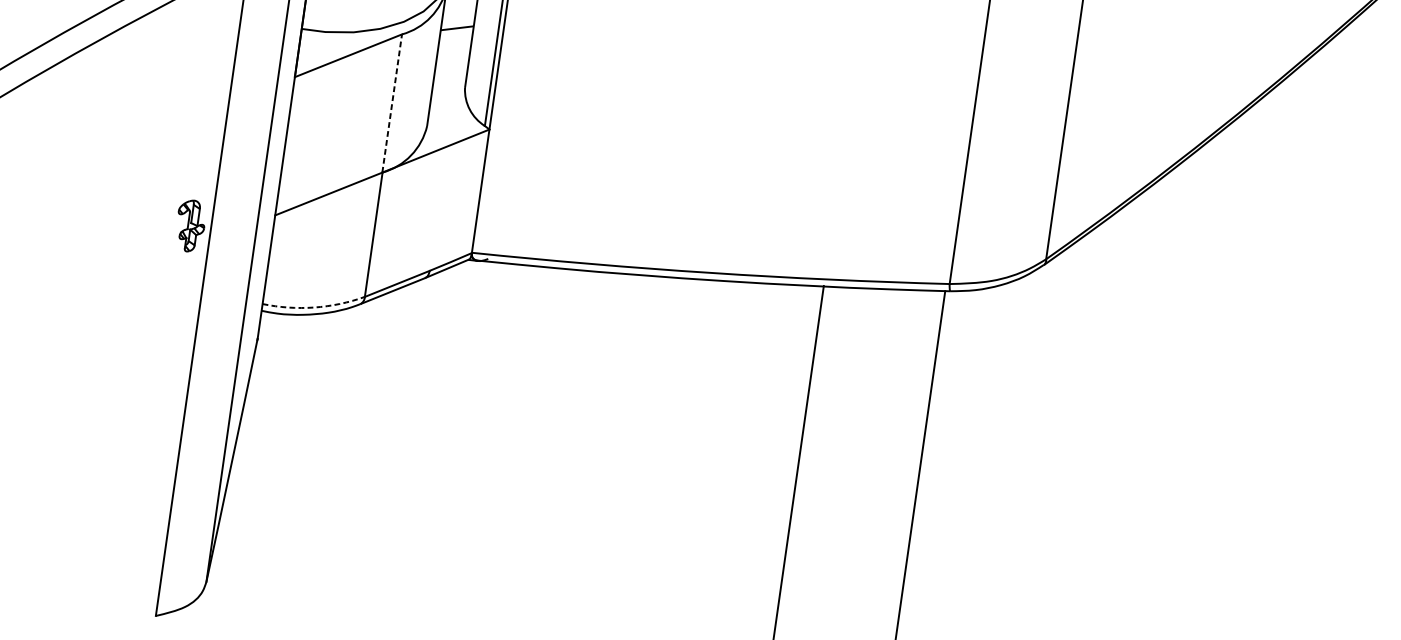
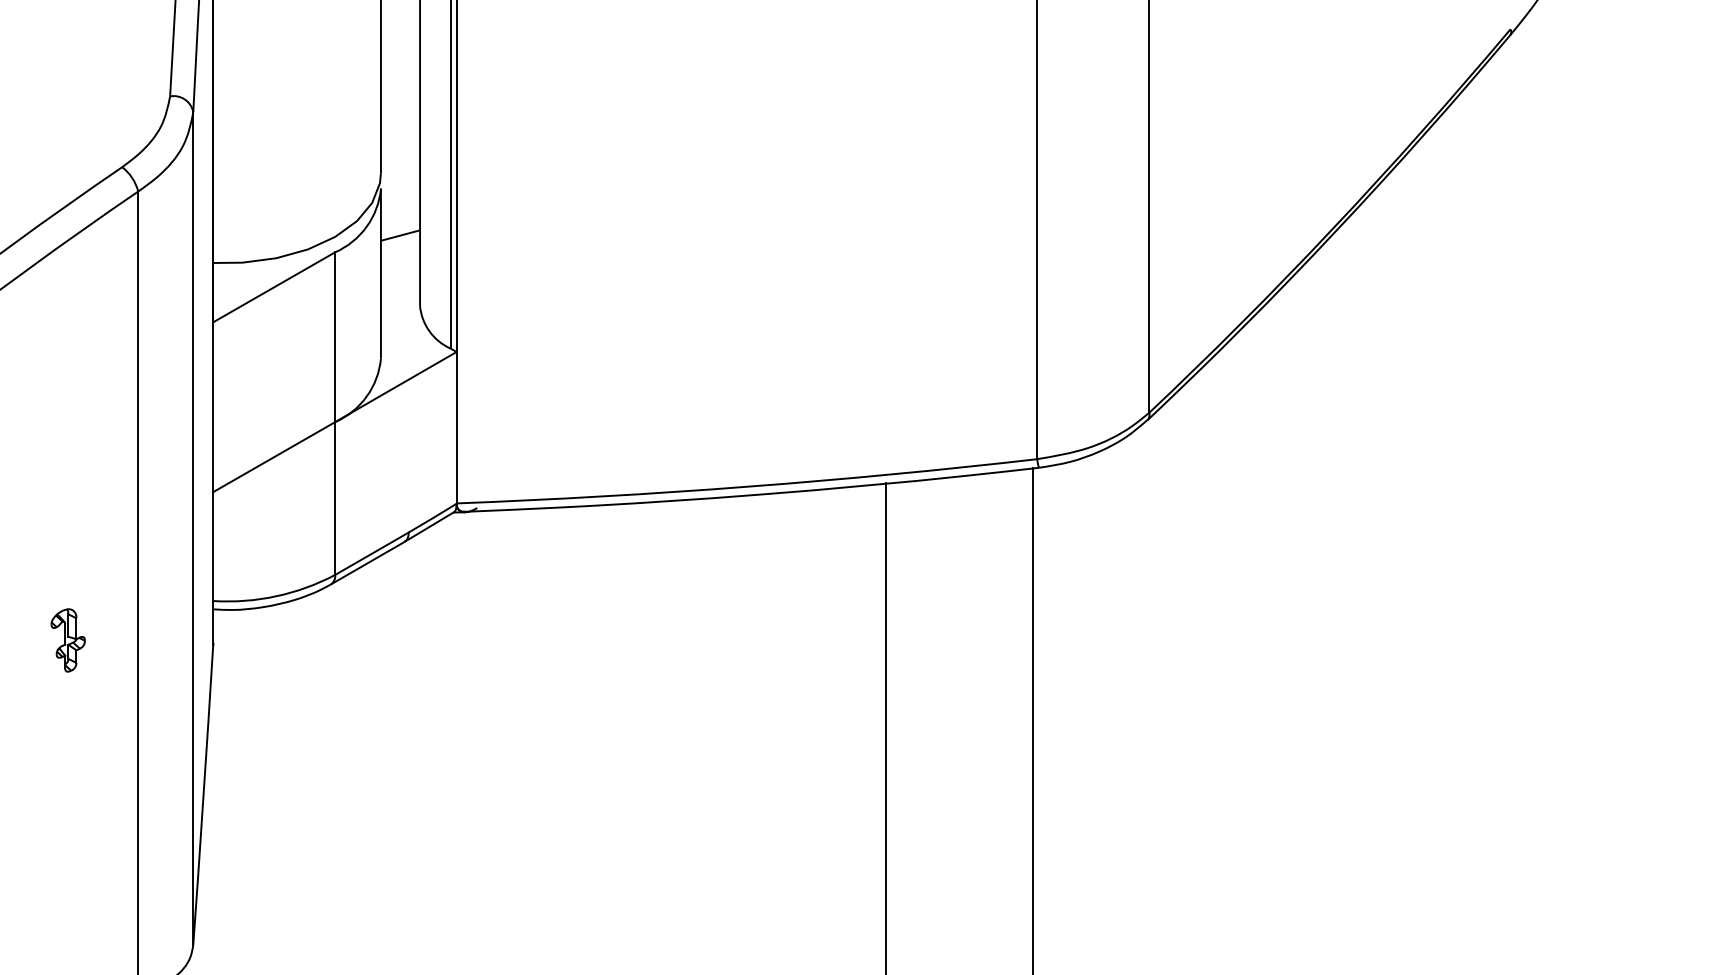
line: (391, 103) -> (334, 337), dashed -> solid
part: (190, 226) -> (67, 640), moved
arc: (314, 307) -> (276, 596), dashed -> solid

